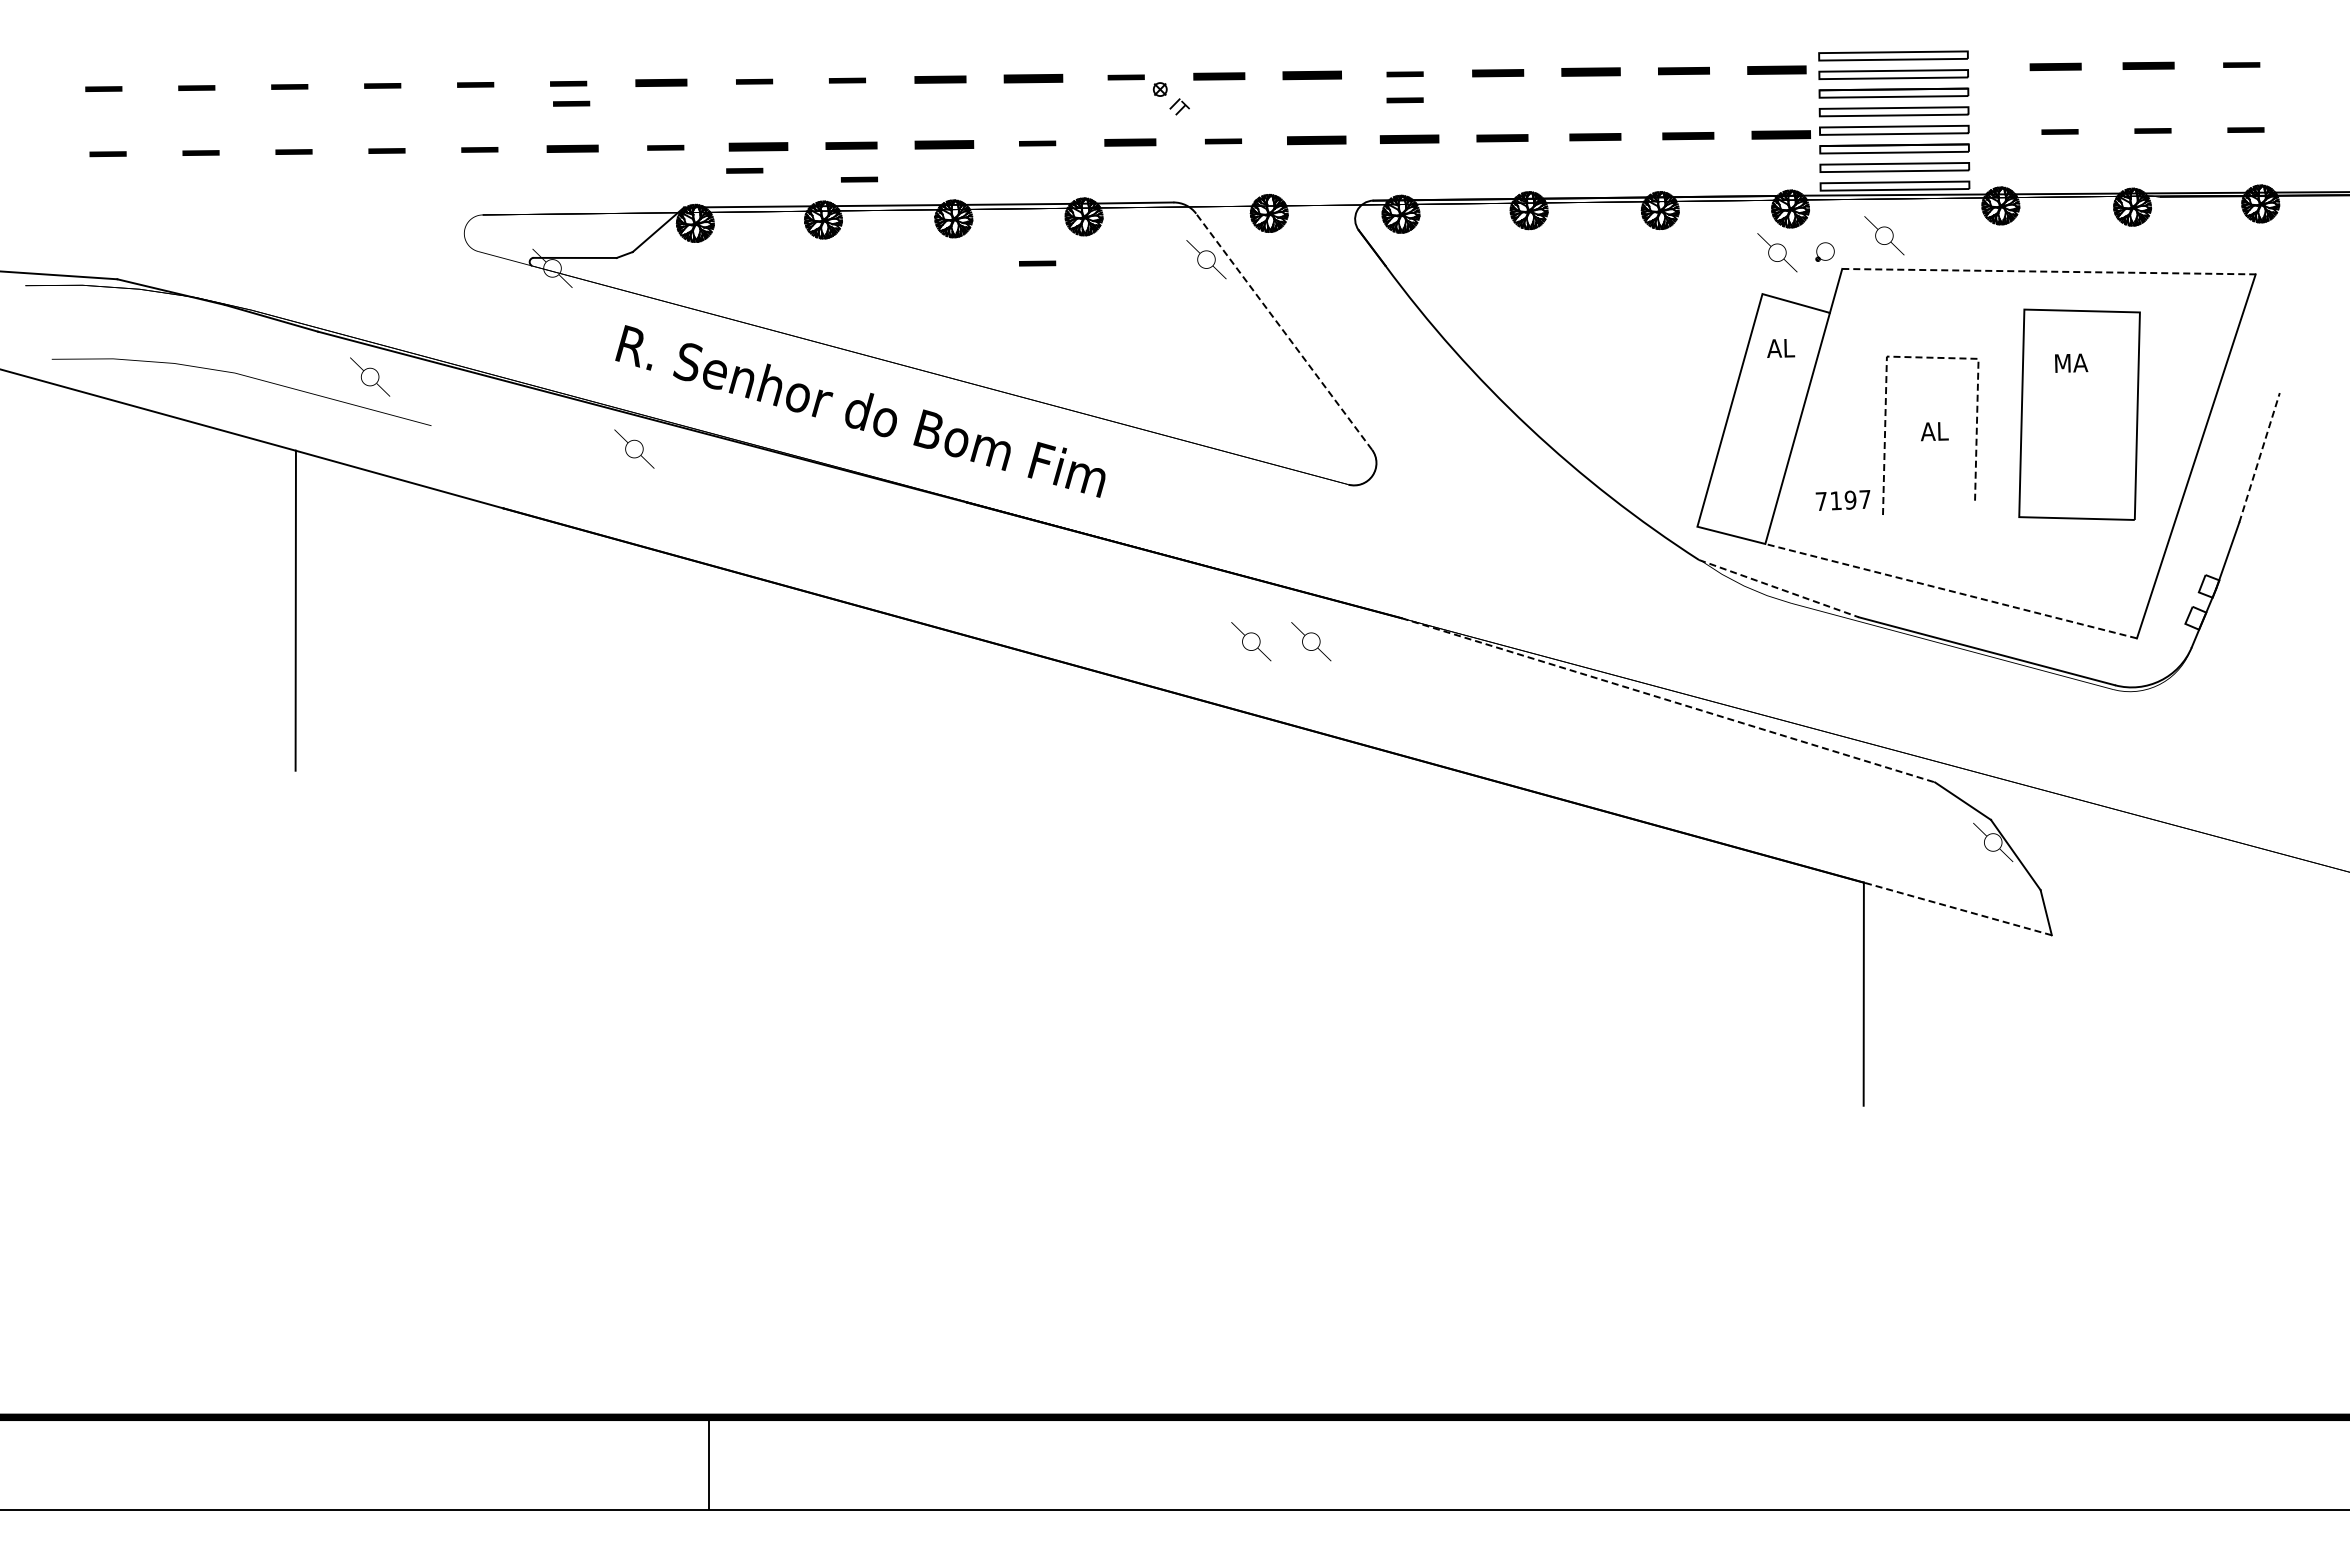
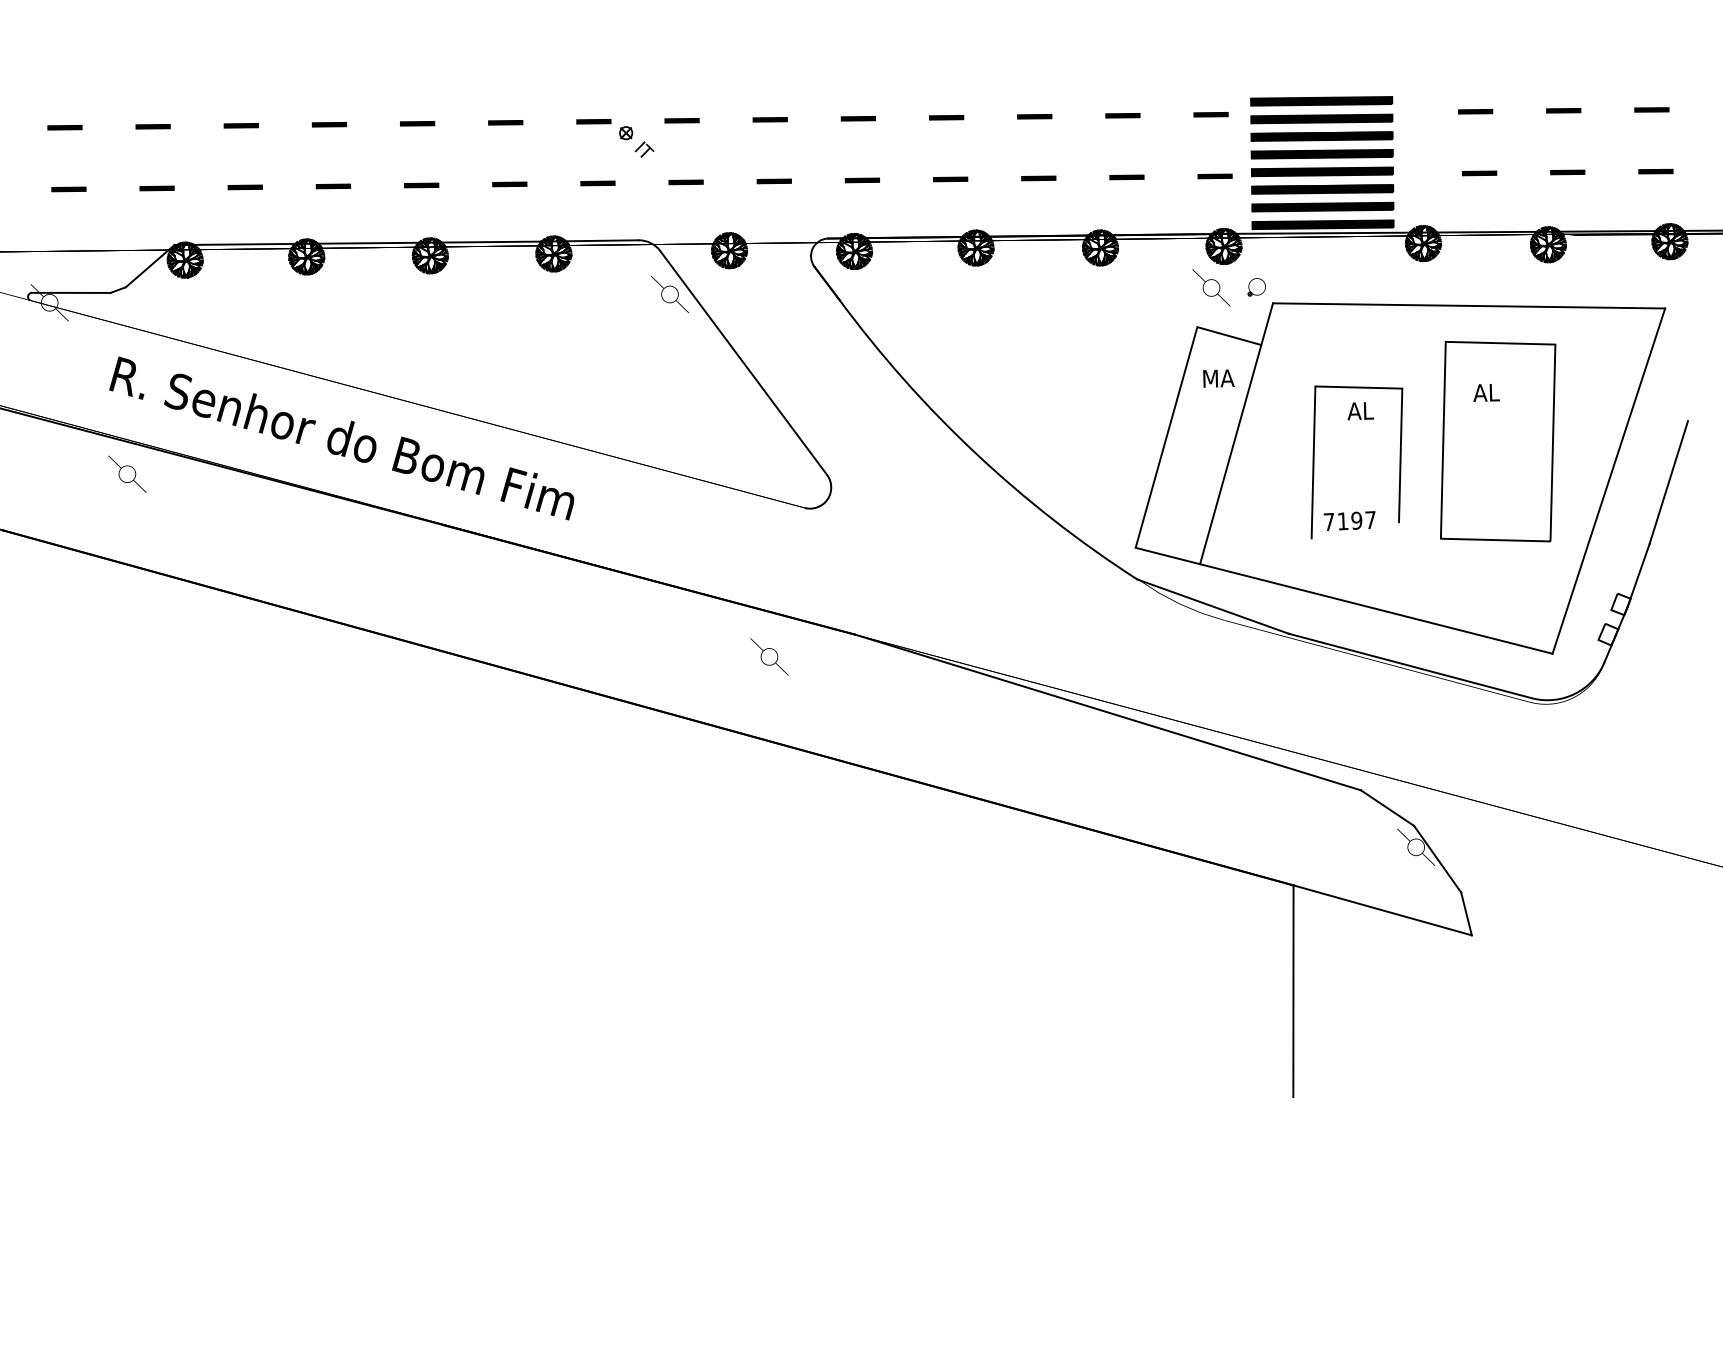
fill: (1893, 55) -> (1321, 100), added
part: (2148, 65) -> (1563, 110), size x0.71
part: (2055, 66) -> (1475, 111), size x0.71
part: (1776, 69) -> (1210, 114), size x0.62
part: (1683, 71) -> (1122, 116), size x0.71
part: (1590, 72) -> (1034, 117), size x0.62
part: (1497, 73) -> (946, 117), size x0.71
fill: (1893, 74) -> (1321, 118), added
part: (1311, 75) -> (769, 119), size x0.62
part: (1218, 76) -> (681, 120), size x0.71
part: (1032, 78) -> (504, 122), size x0.62
part: (939, 79) -> (416, 123), size x0.71
part: (661, 82) -> (153, 126), size x0.71
fill: (1893, 92) -> (1321, 135), added
part: (1404, 100) -> (857, 143), removed
part: (571, 103) -> (67, 146), removed
fill: (1893, 111) -> (1321, 153), added
fill: (1893, 129) -> (1321, 171), added
part: (1780, 135) -> (1214, 176), size x0.62
part: (1687, 136) -> (1126, 177), size x0.71
part: (1594, 137) -> (1038, 178), size x0.71
part: (1501, 138) -> (949, 179), size x0.71
part: (1408, 139) -> (861, 180), size x0.62
part: (1315, 140) -> (773, 181), size x0.62
part: (1130, 142) -> (597, 183), size x0.71
part: (944, 144) -> (421, 185), size x0.62
part: (851, 145) -> (333, 186), size x0.71
part: (758, 146) -> (245, 187), size x0.62
part: (572, 148) -> (68, 189), size x0.71
fill: (1894, 148) -> (1322, 189), added
fill: (1894, 167) -> (1322, 207), added
part: (744, 170) -> (231, 209), removed
part: (859, 179) -> (340, 218), removed
fill: (1894, 185) -> (1322, 224), added
part: (1884, 235) -> (1313, 271), removed
part: (1037, 263) -> (509, 298), removed
line: (2048, 271) -> (1468, 305), dashed -> solid
line: (1283, 331) -> (743, 362), dashed -> solid
text: (1784, 347) -> (1218, 377), AL -> MA
line: (1922, 357) -> (1349, 387), dashed -> solid
text: (2070, 362) -> (1489, 392), MA -> AL
text: (1934, 431) -> (1360, 411), moved
line: (2259, 457) -> (1668, 482), dashed -> solid
text: (1842, 500) -> (1349, 521), moved
line: (1779, 588) -> (1213, 606), dashed -> solid
line: (1951, 591) -> (1376, 609), dashed -> solid
part: (1251, 641) -> (712, 656), removed
line: (1668, 700) -> (1108, 712), dashed -> solid
line: (1957, 908) -> (1382, 909), dashed -> solid

